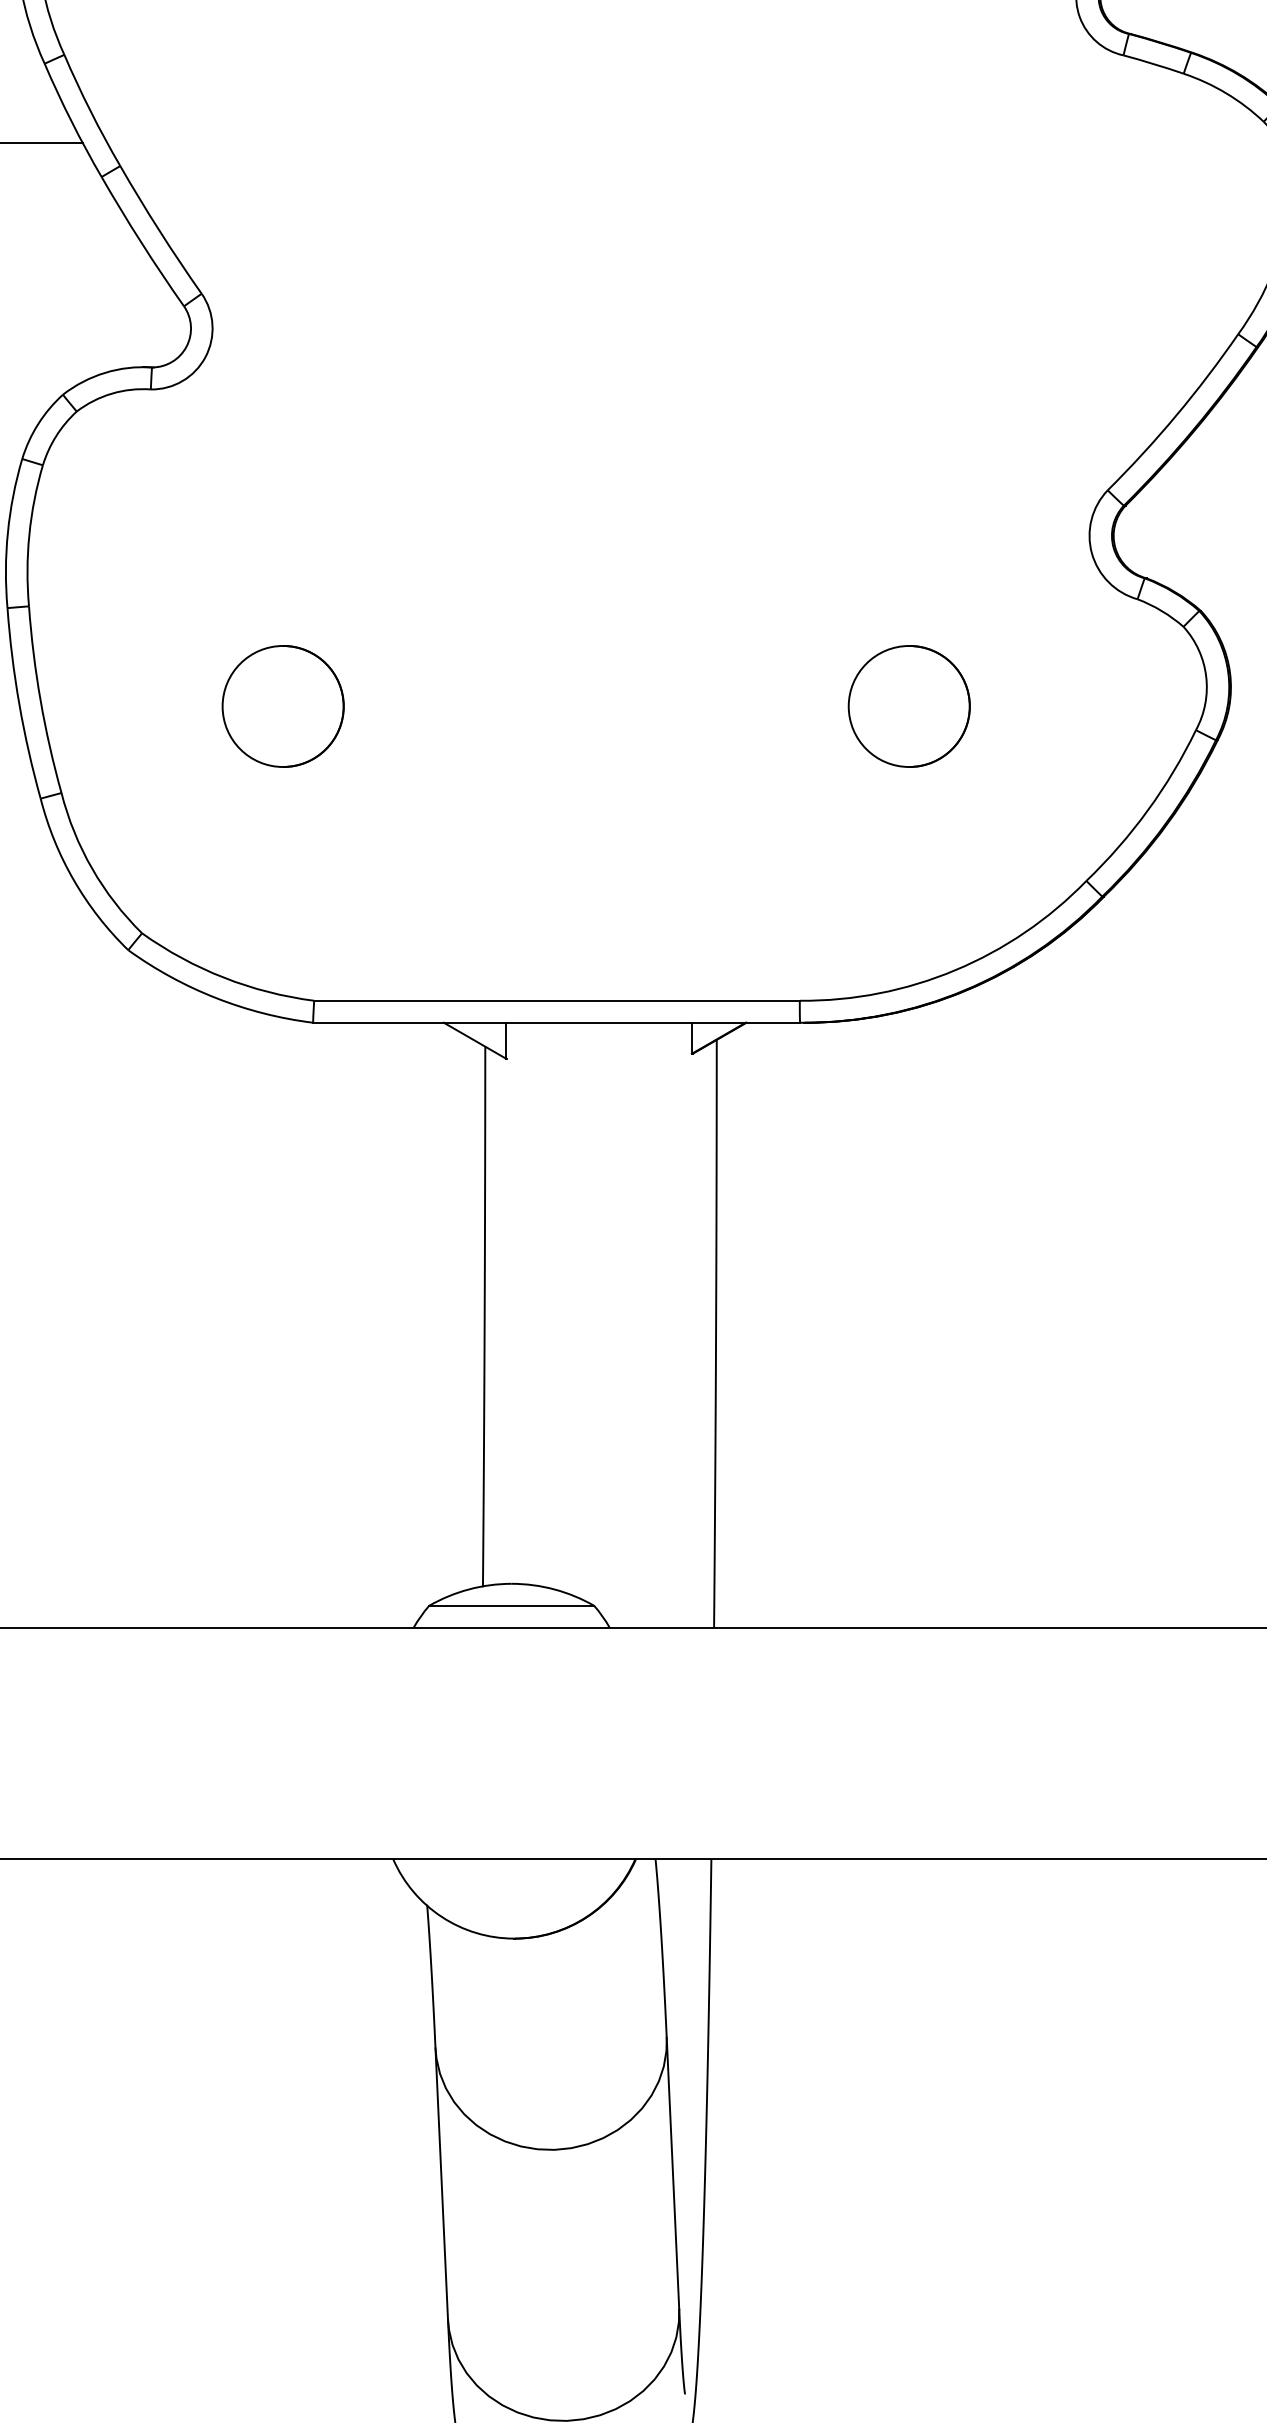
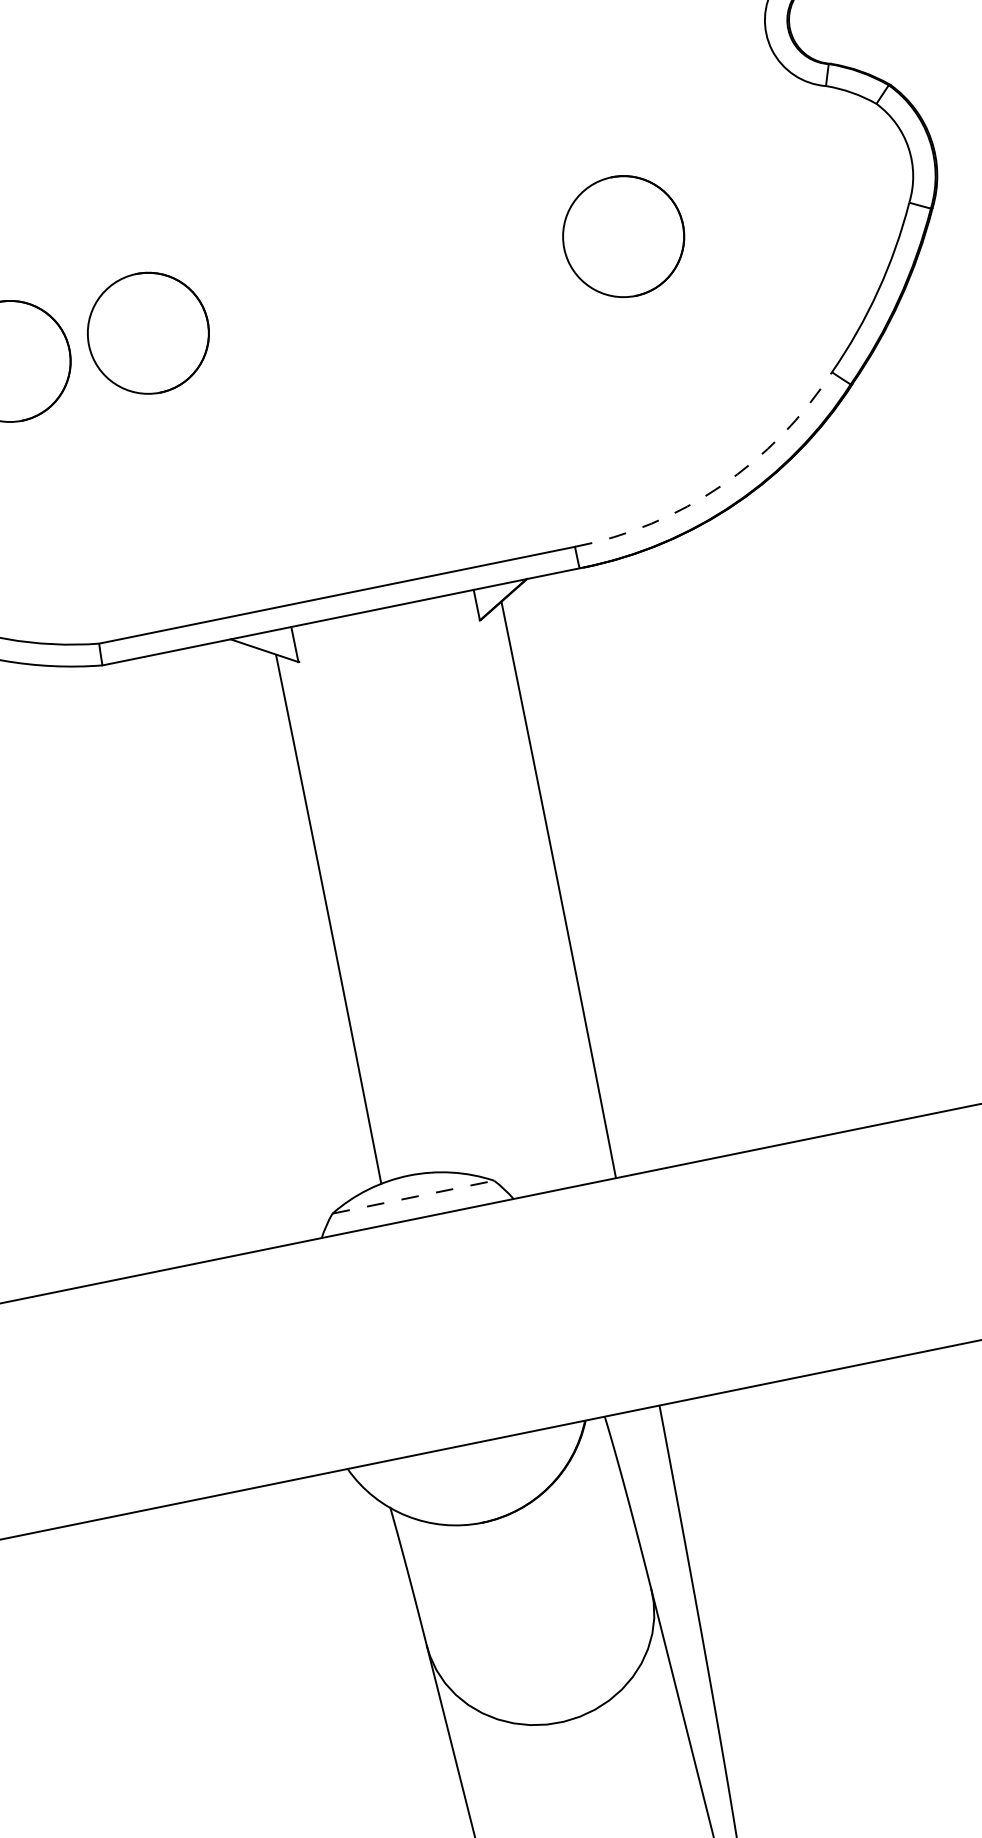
circle: (423, 706) -> (147, 333), added
arc: (955, 970) -> (721, 486), solid -> dashed
line: (511, 1605) -> (413, 1196), solid -> dashed

